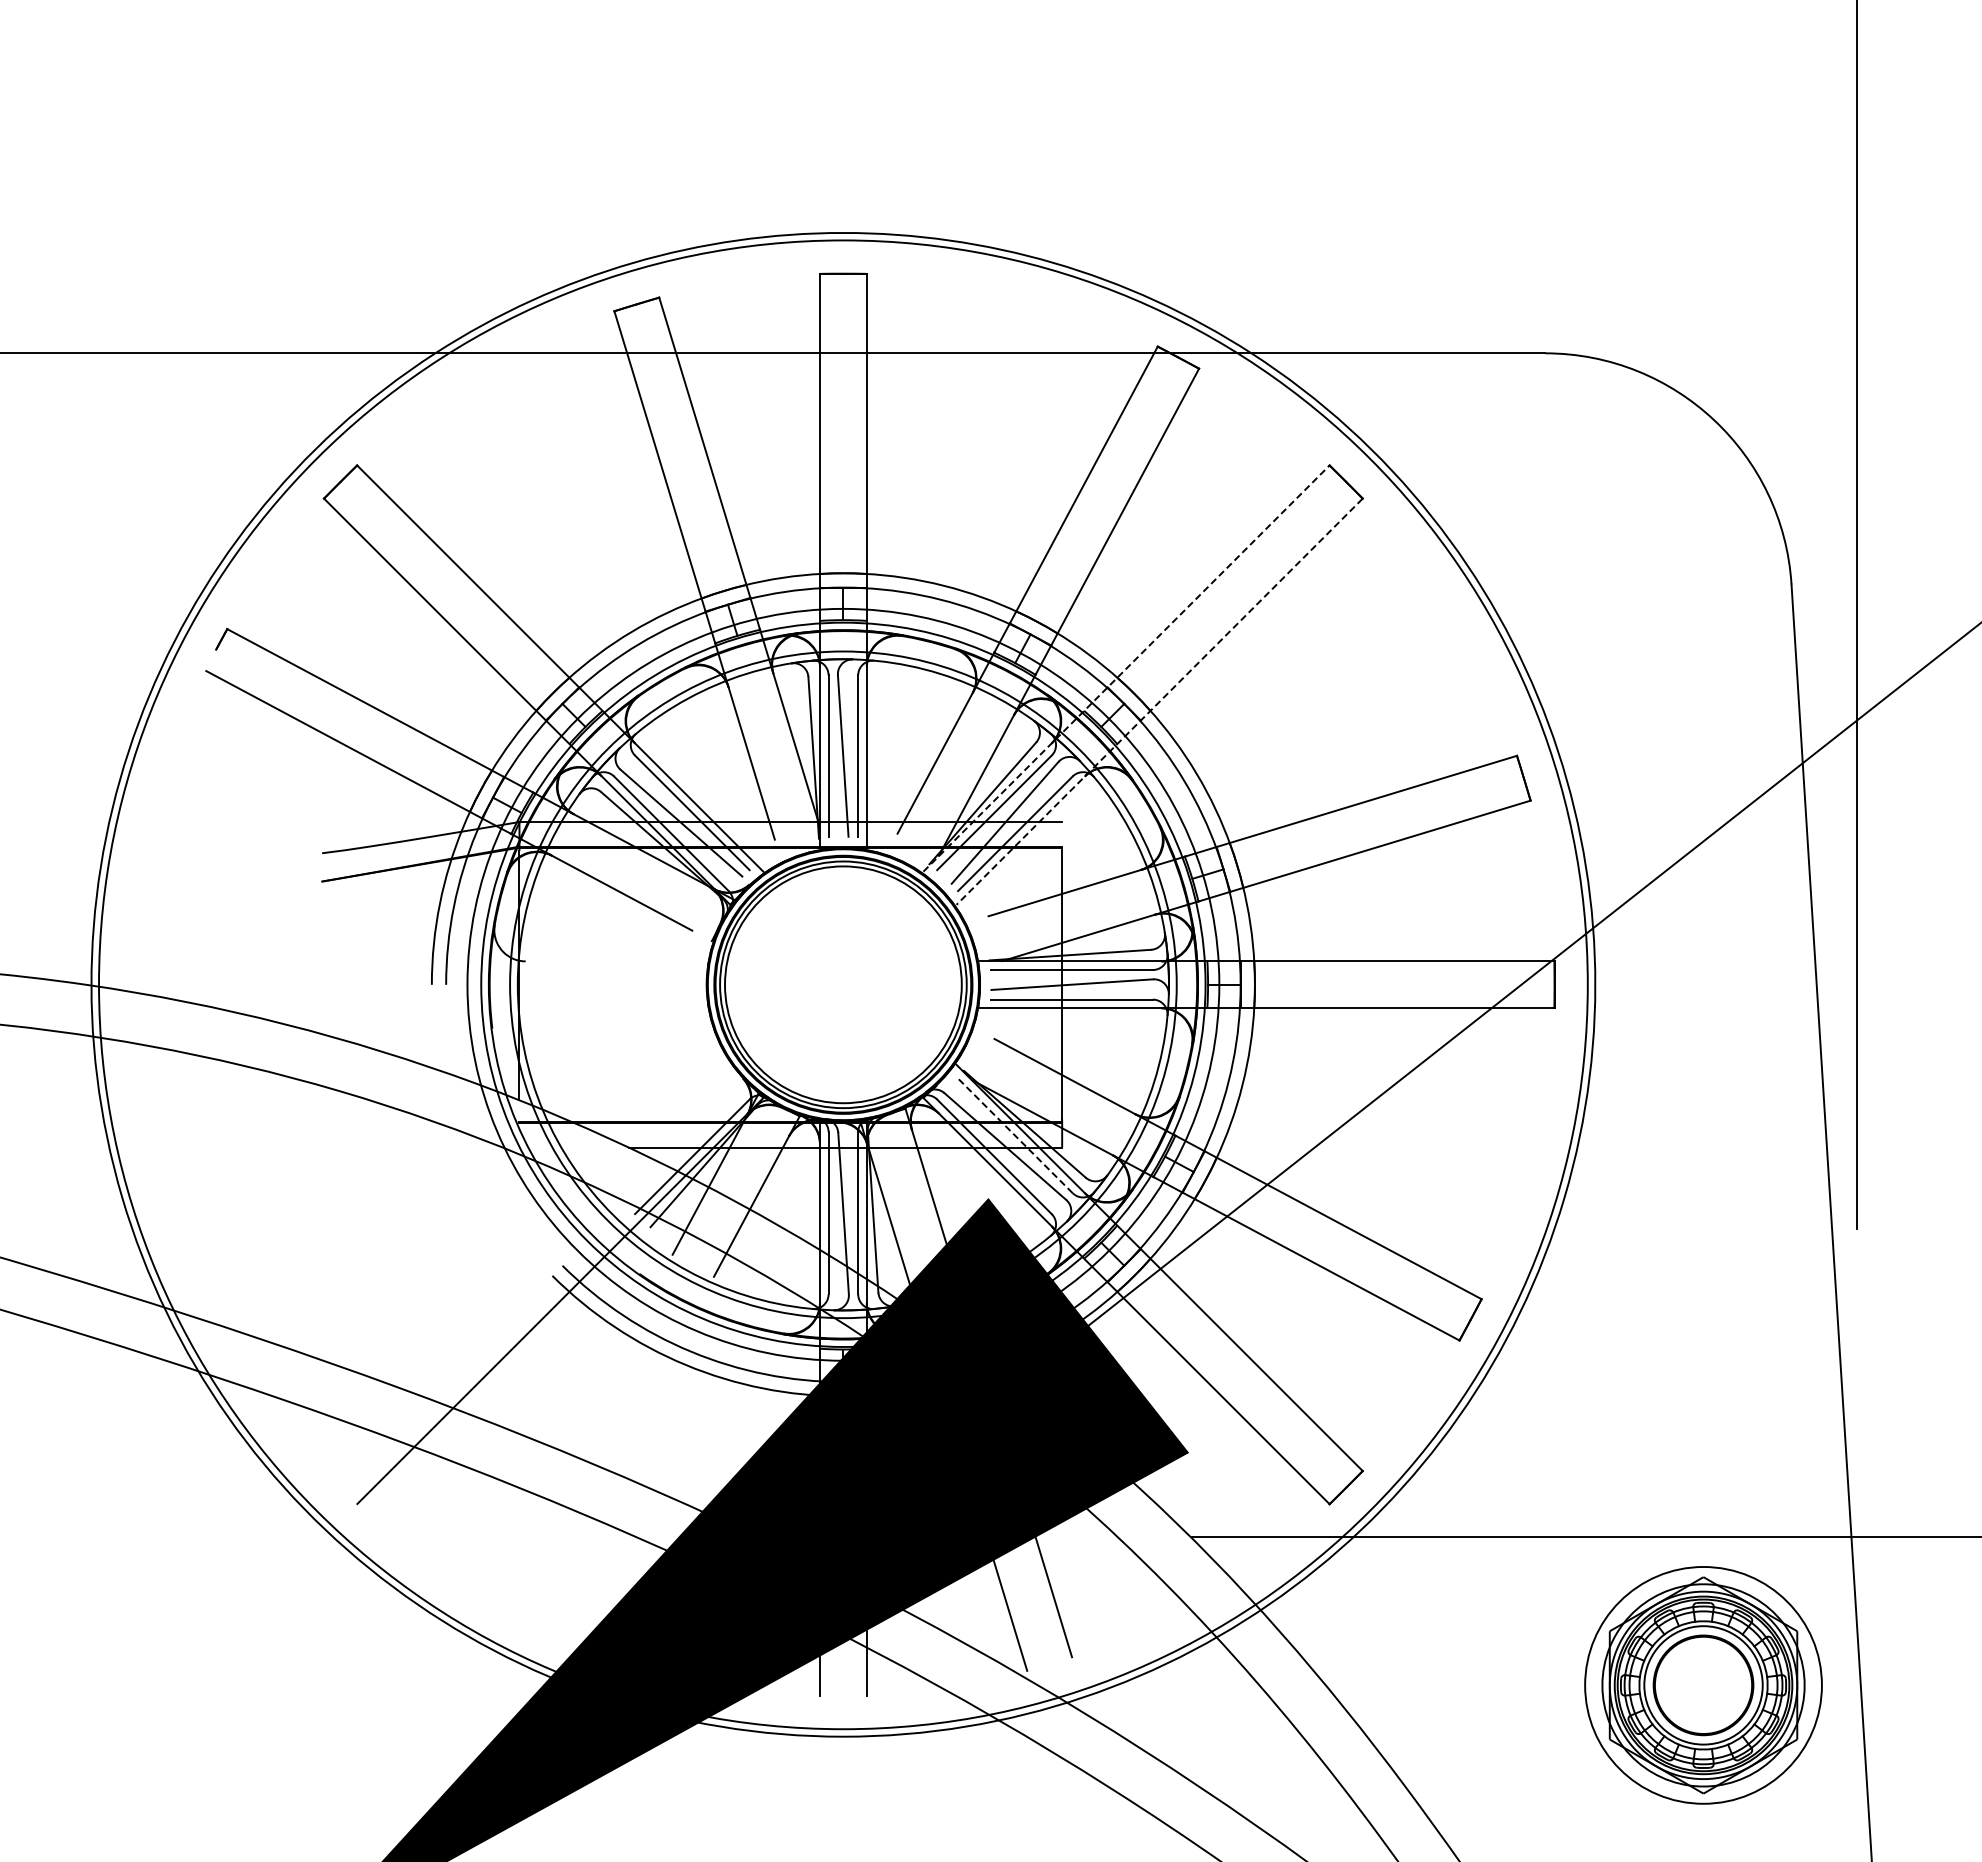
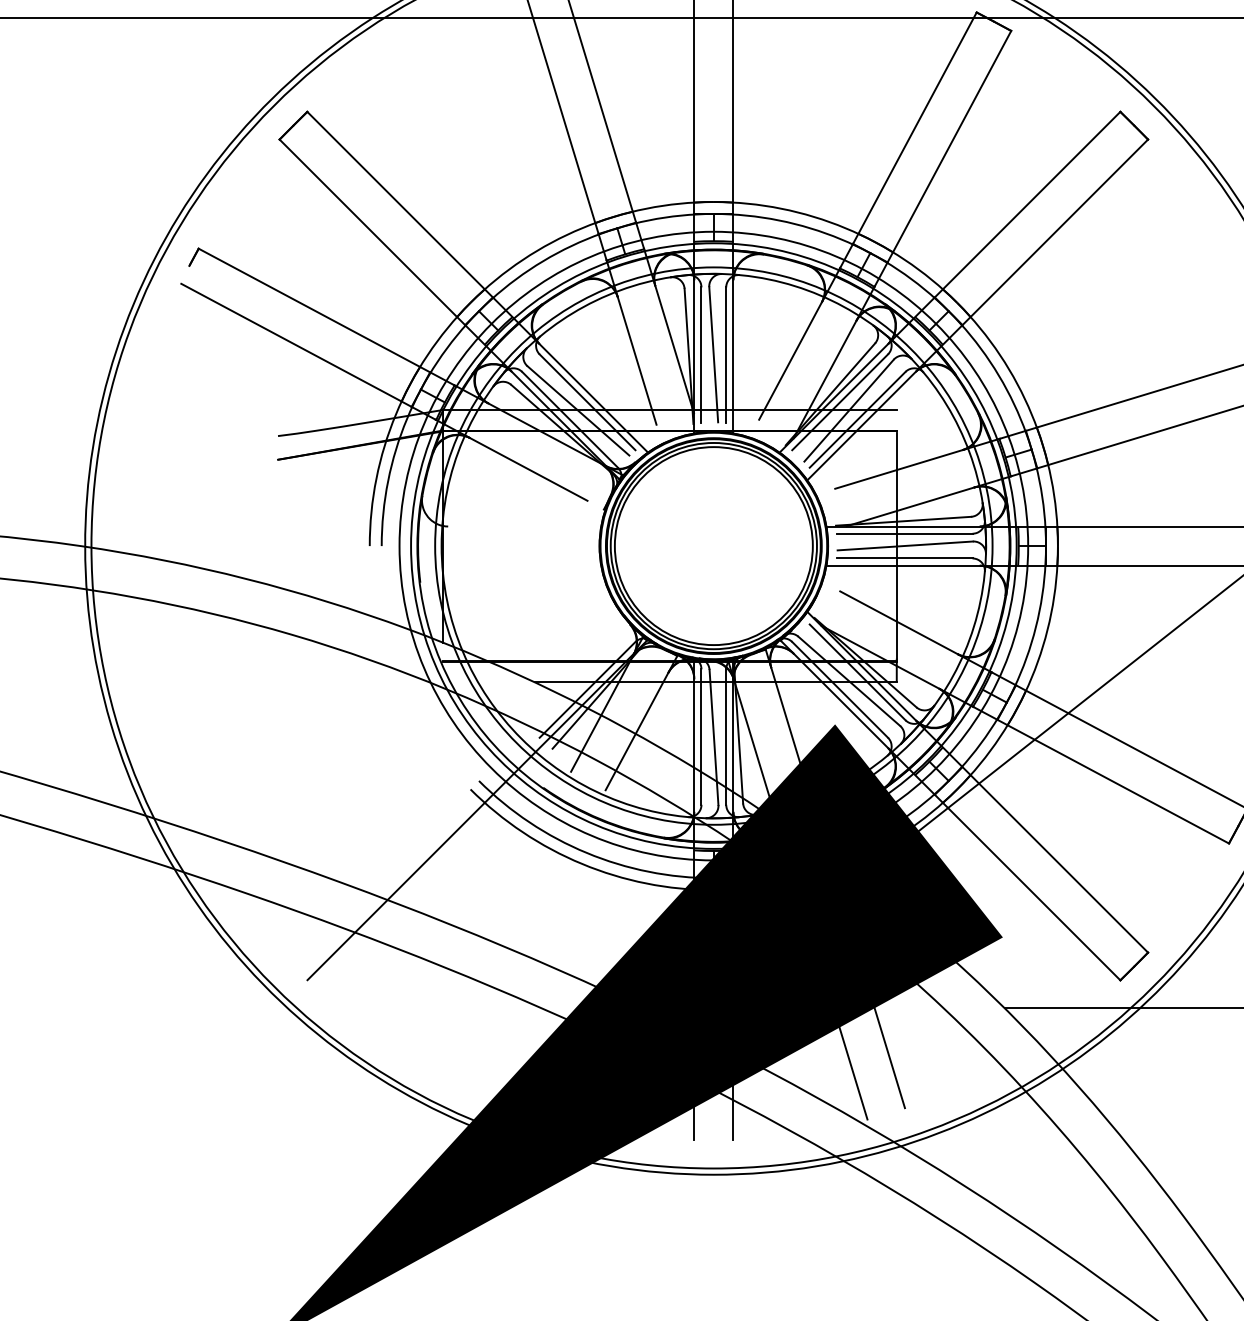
line: (1126, 668) -> (950, 281), dashed -> solid
line: (1159, 702) -> (978, 310), dashed -> solid
line: (1015, 1135) -> (857, 672), dashed -> solid

